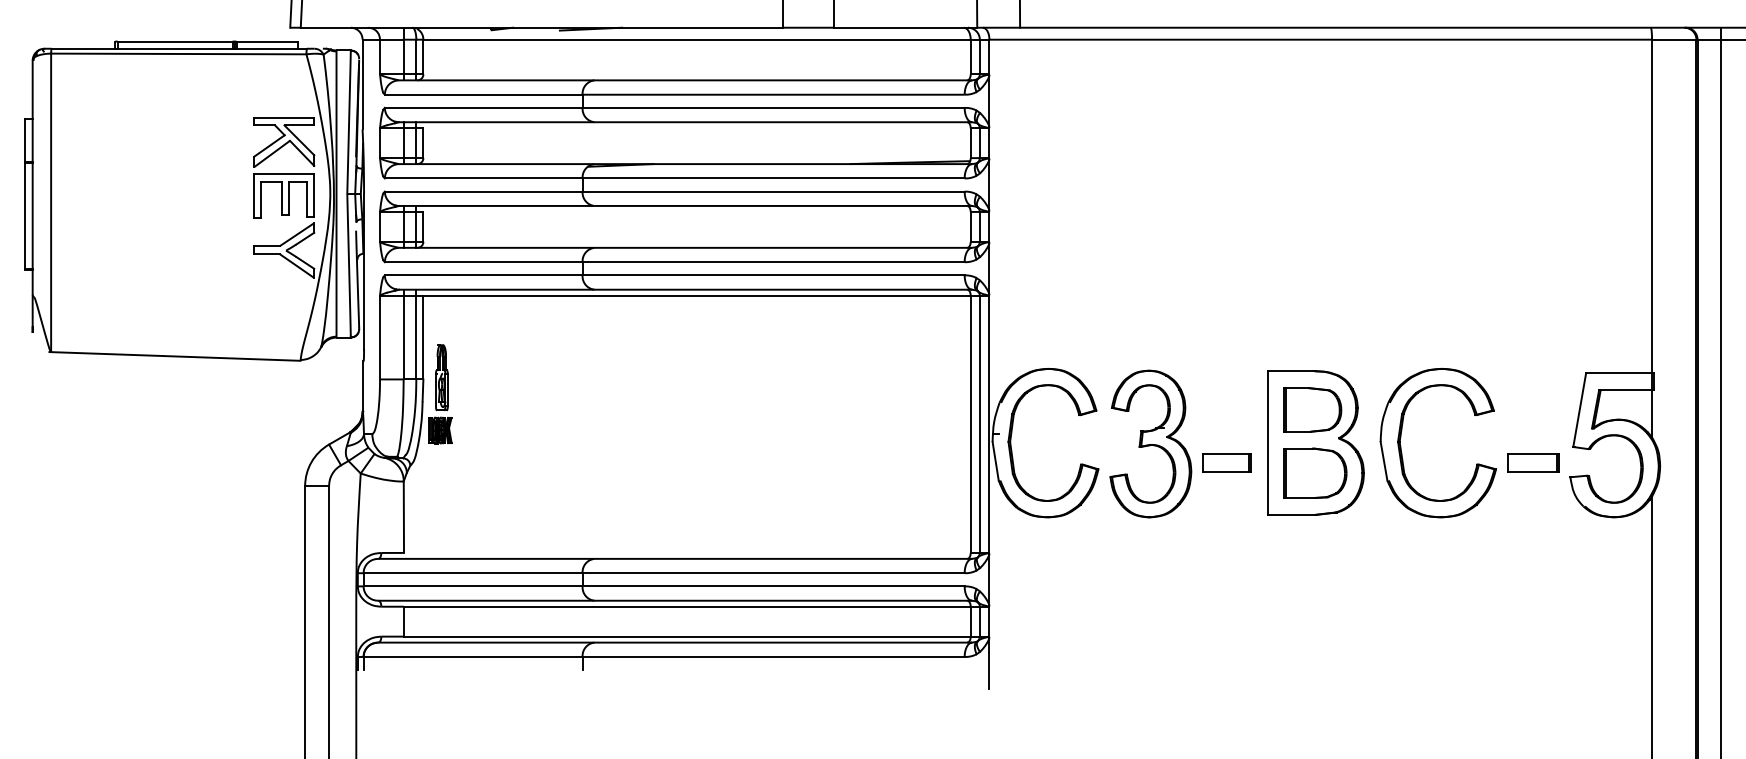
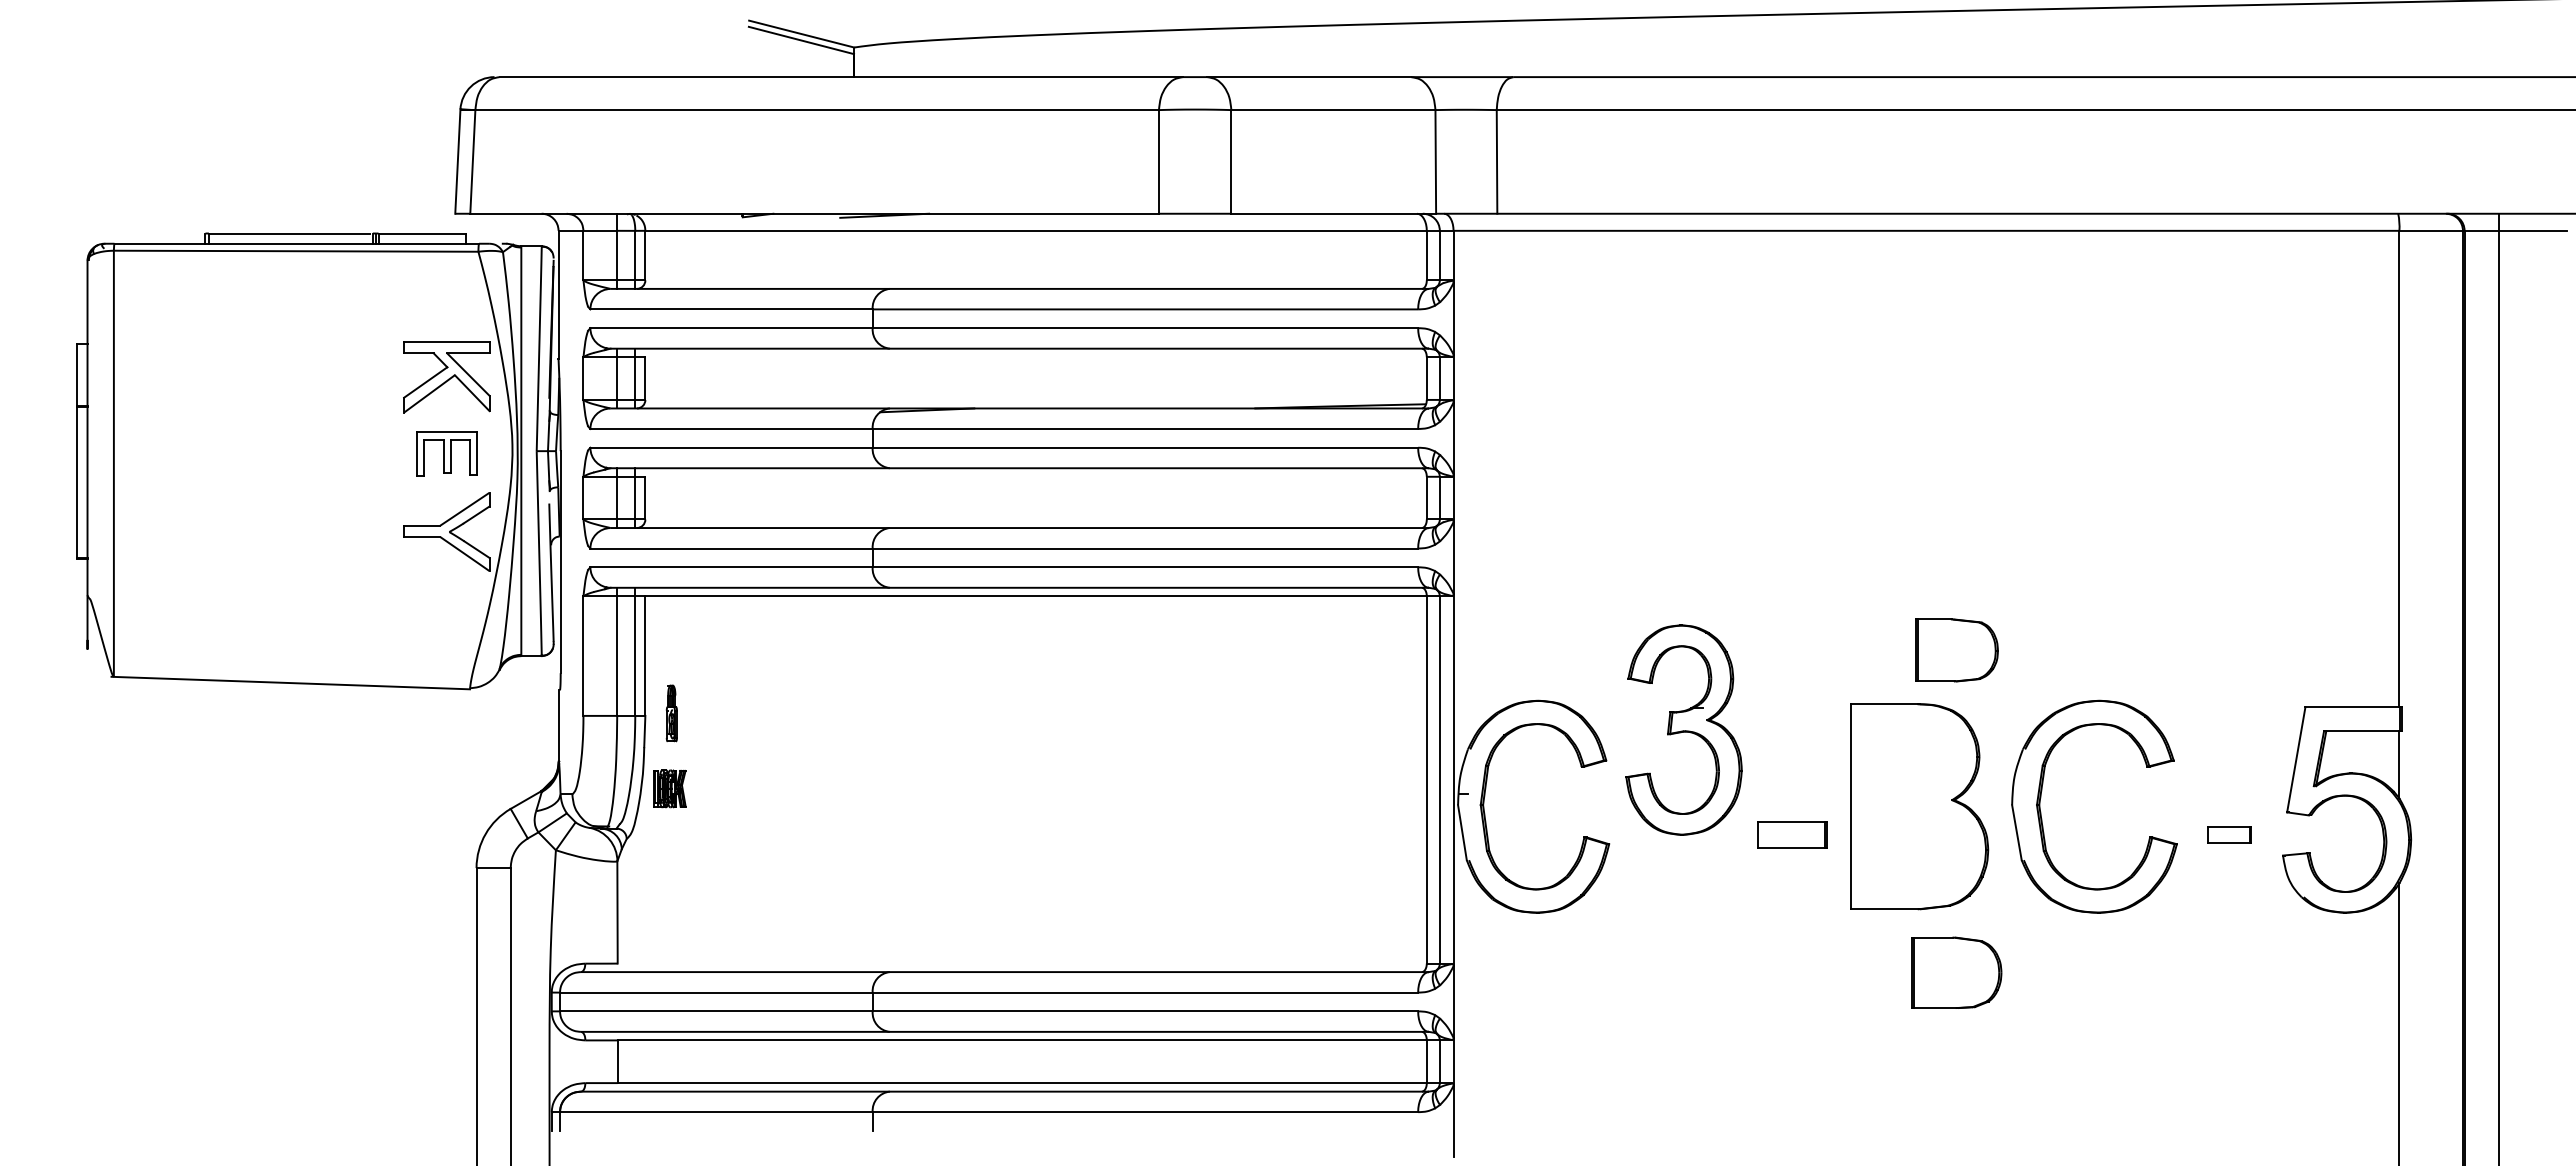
part: (284, 195) -> (446, 453), size x0.7
part: (441, 377) -> (671, 713), size x0.6
part: (1312, 409) -> (1956, 650), moved
part: (1150, 443) -> (1683, 729), moved
part: (1532, 462) -> (2229, 834), size x0.6
part: (1315, 473) -> (1956, 972), moved

